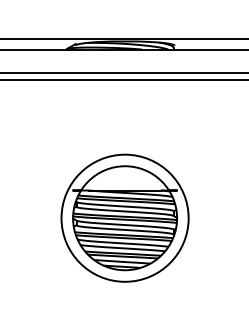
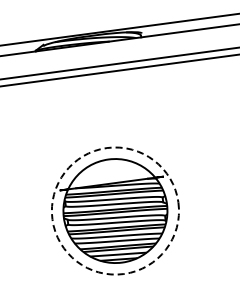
circle: (124, 217) -> (114, 210), solid -> dashed

